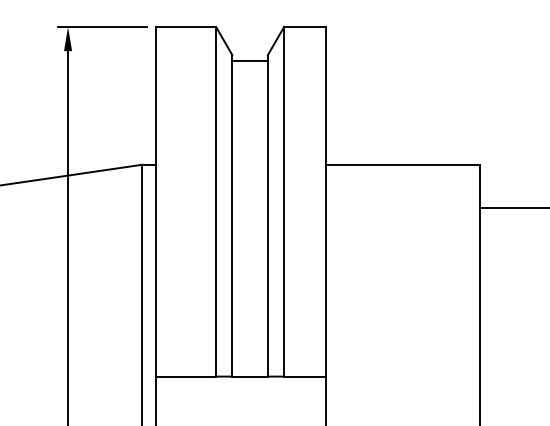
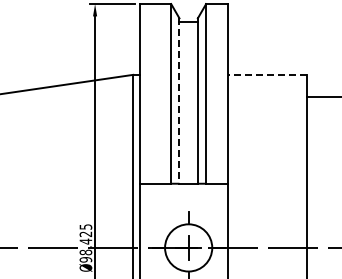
line: (403, 164) -> (267, 74), solid -> dashed
line: (232, 216) -> (179, 101), solid -> dashed

